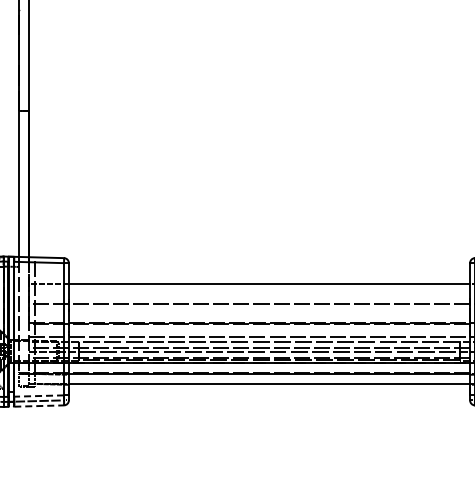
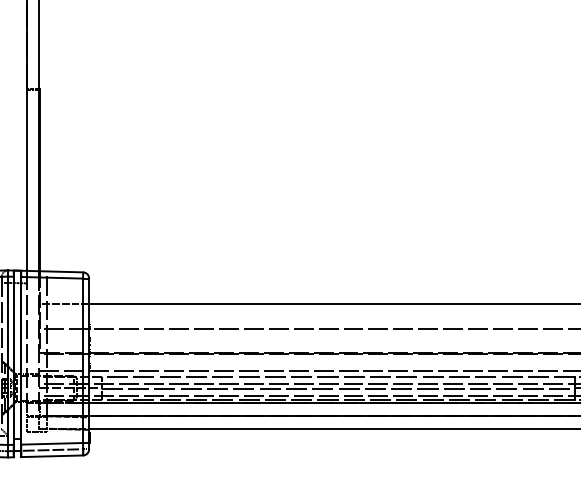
line: (39, 396) -> (52, 444), dashed -> solid
line: (39, 406) -> (52, 456), dashed -> solid

